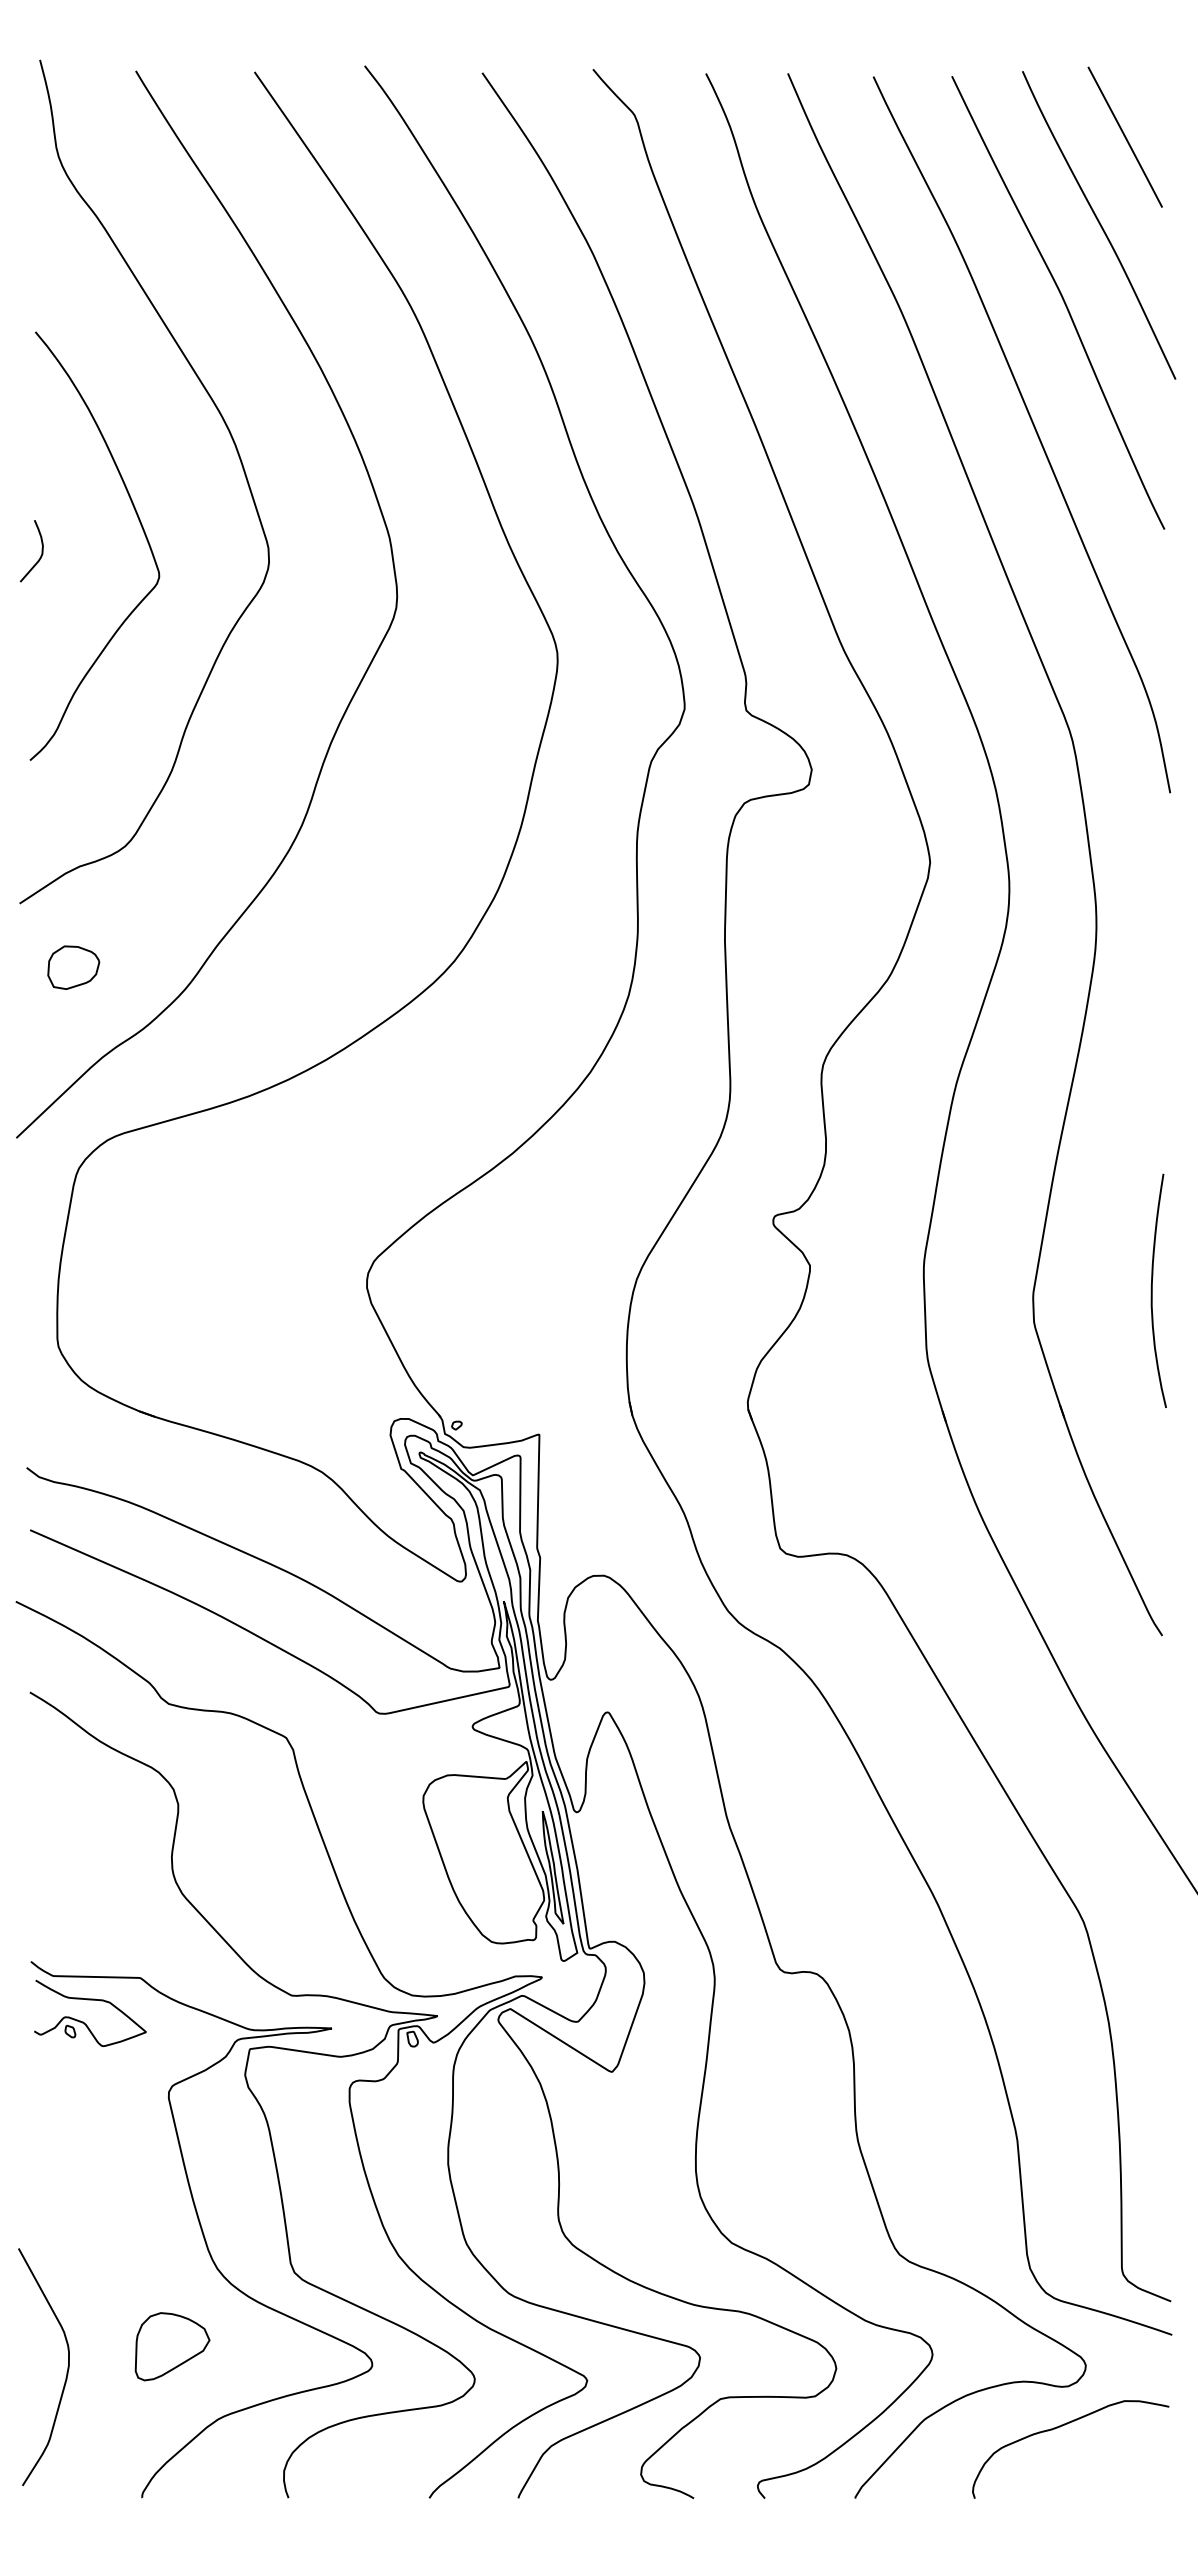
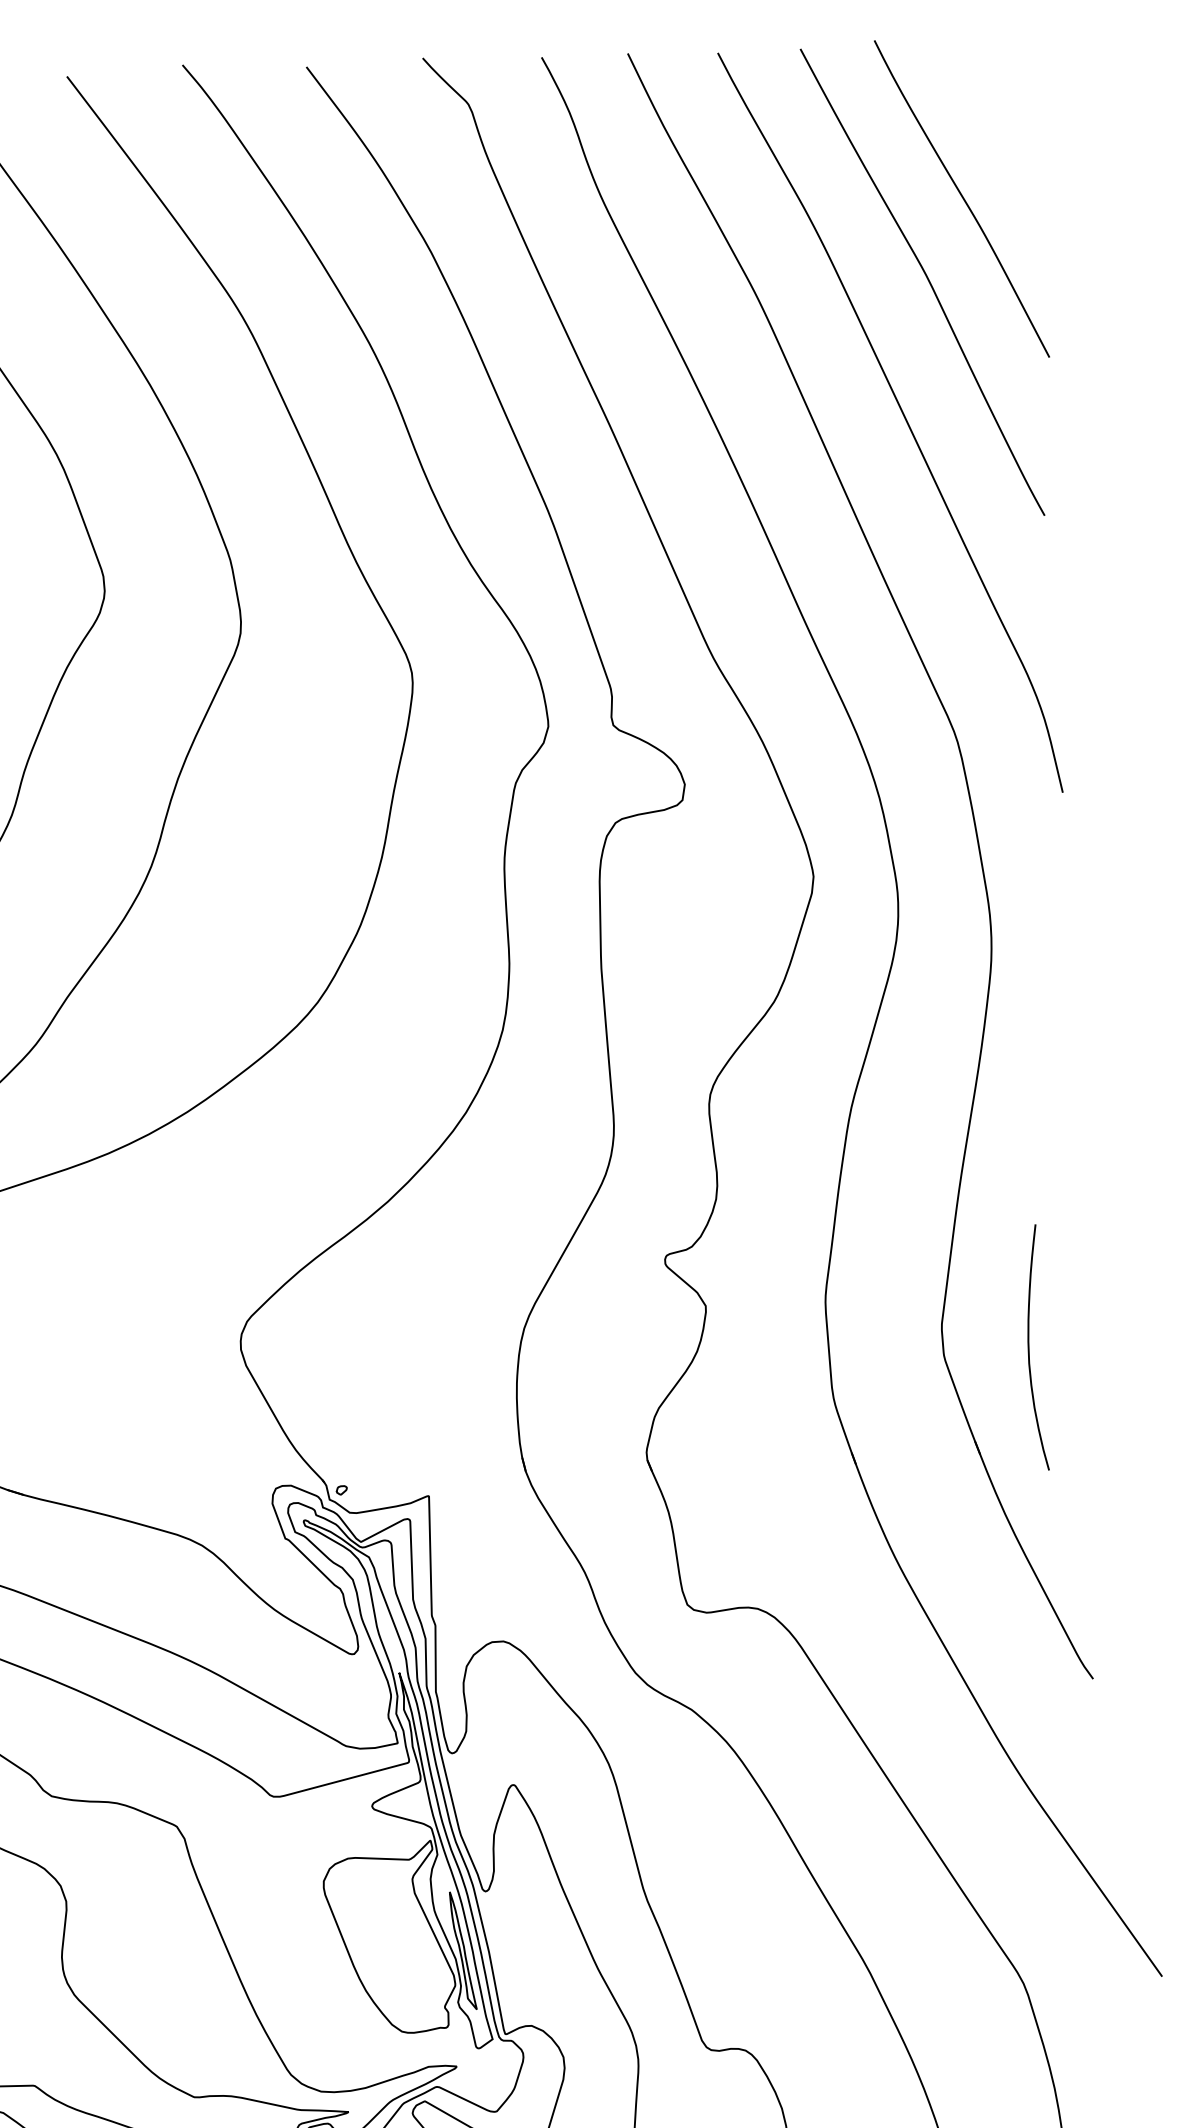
line: (1124, 136) -> (984, 104), removed
curve: (1152, 1290) -> (1029, 1347), moved

